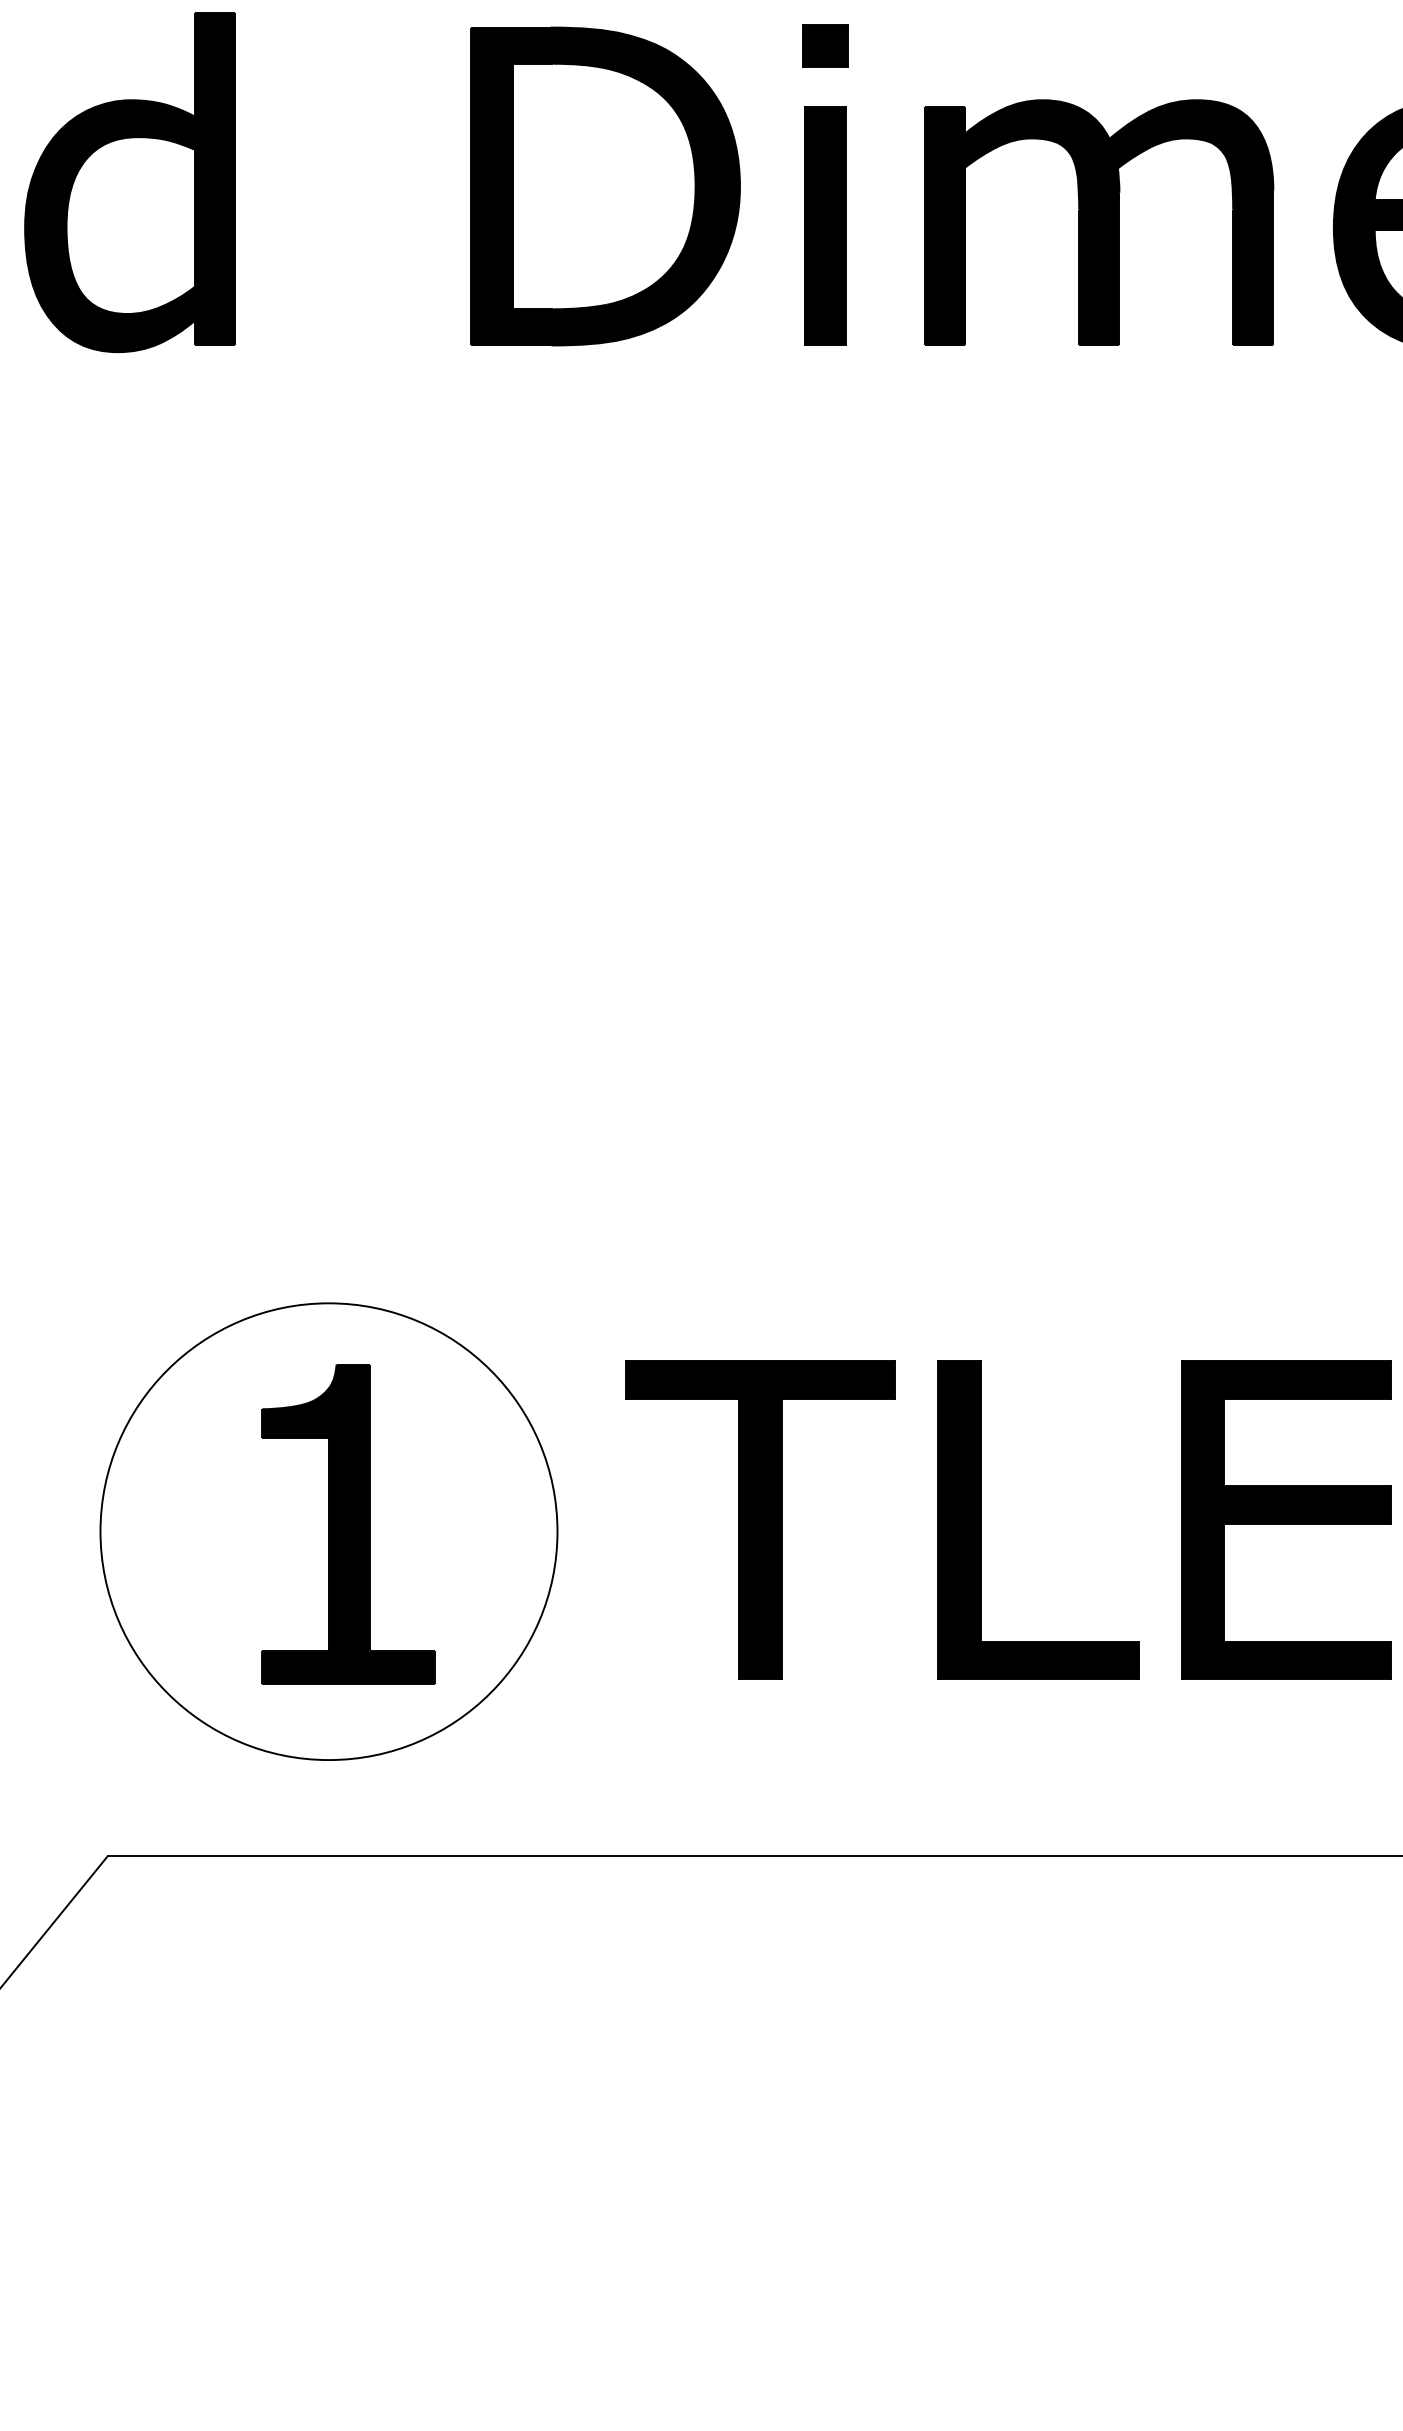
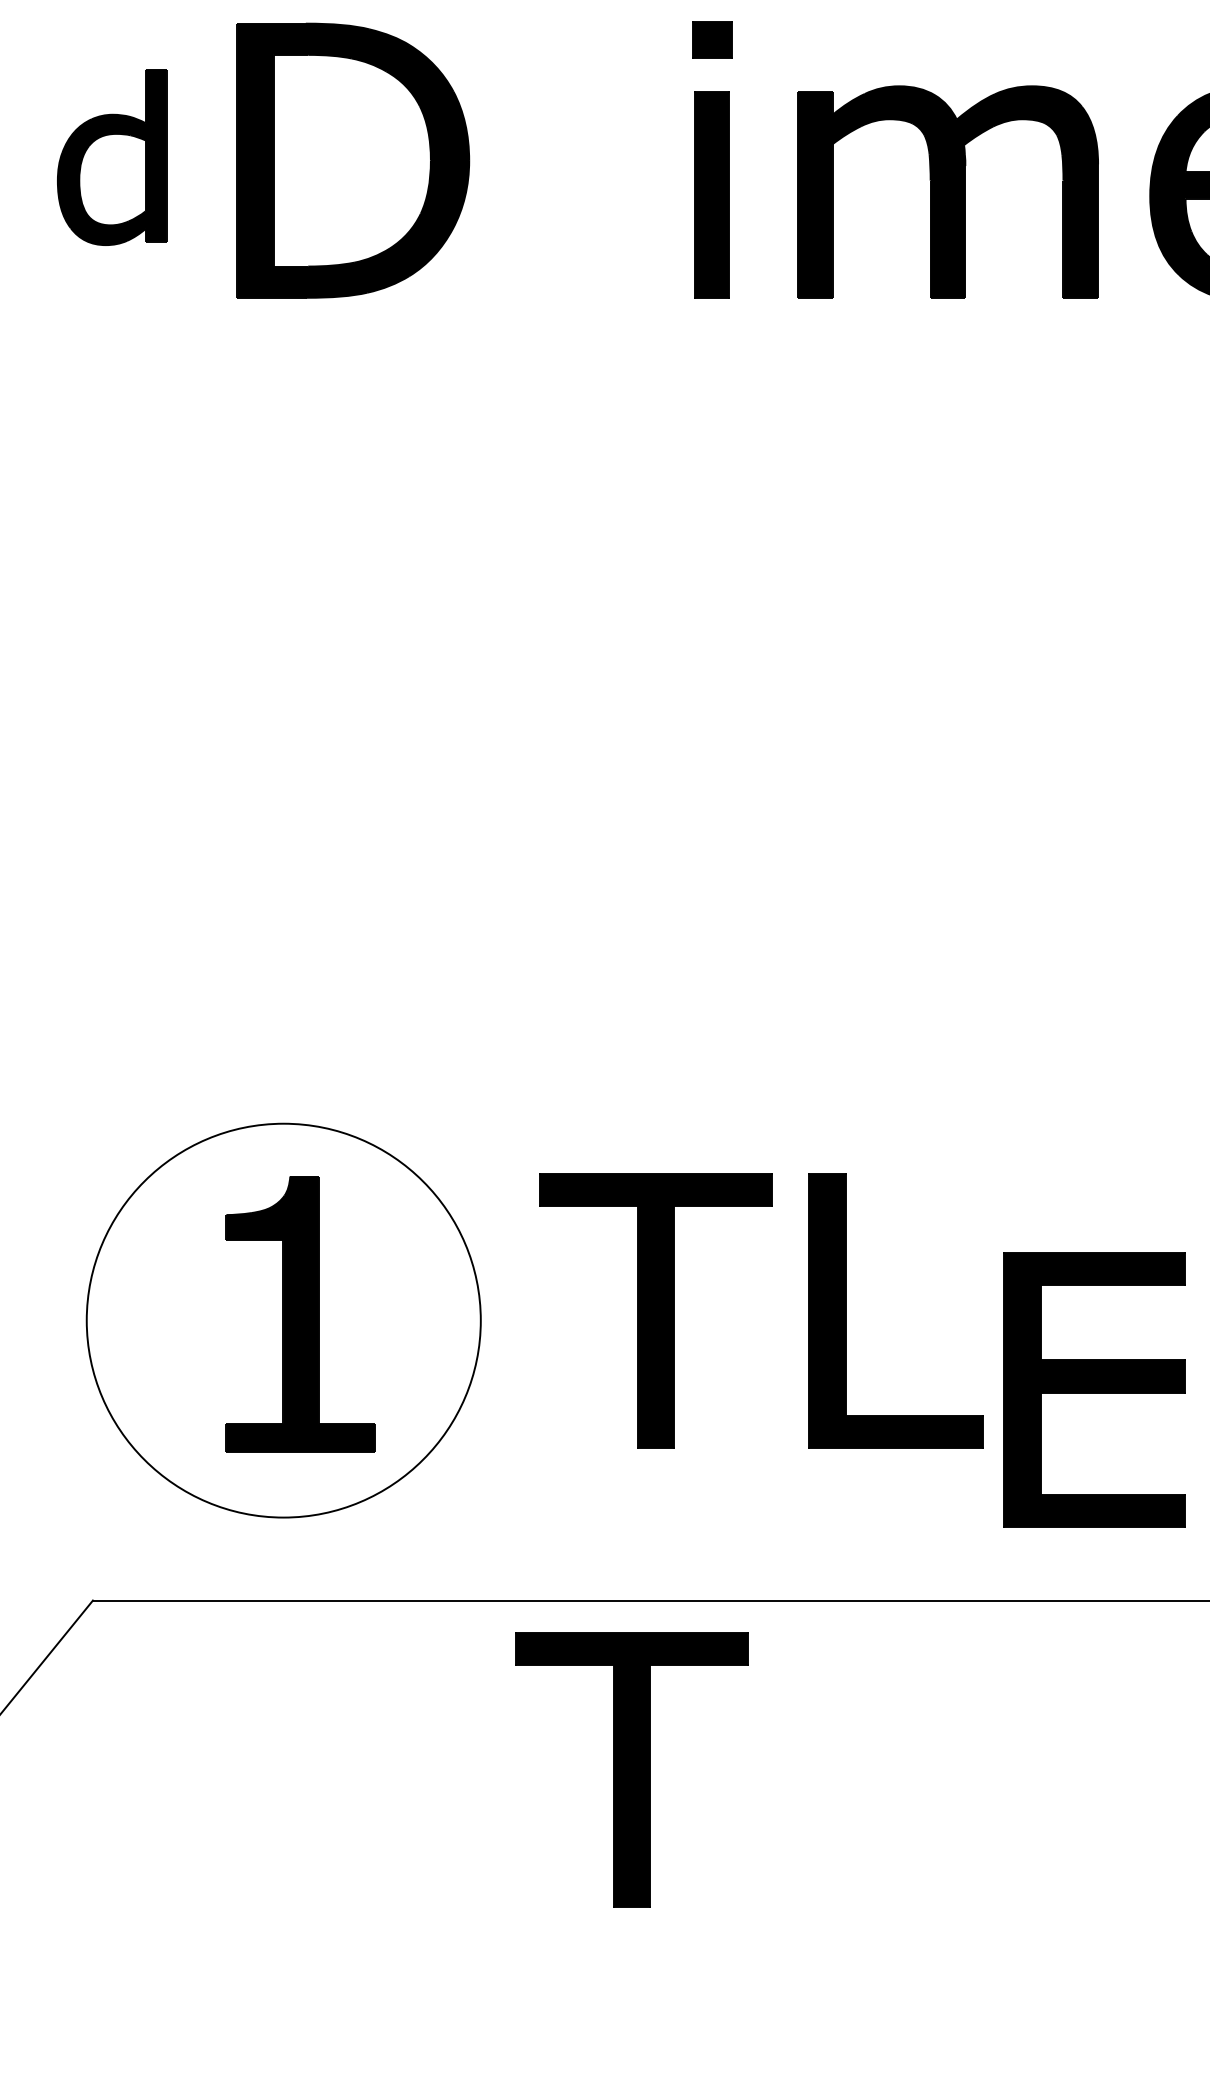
part: (129, 182) -> (111, 157), size x0.6
part: (605, 186) -> (353, 160), moved
part: (1286, 1519) -> (1094, 1389), moved
part: (732, 2052) -> (631, 1769), added

